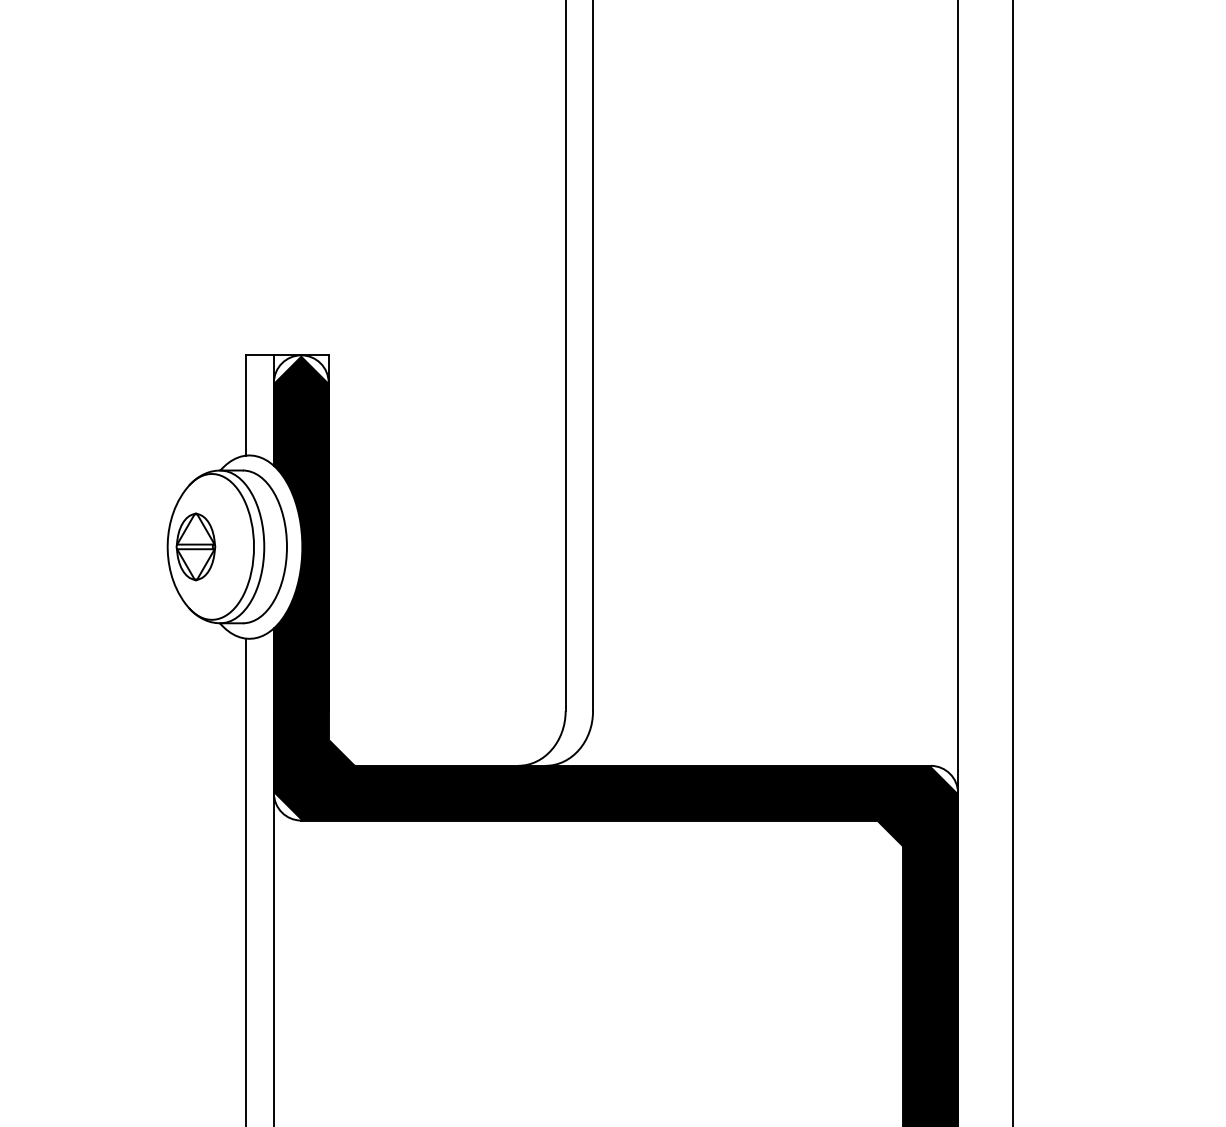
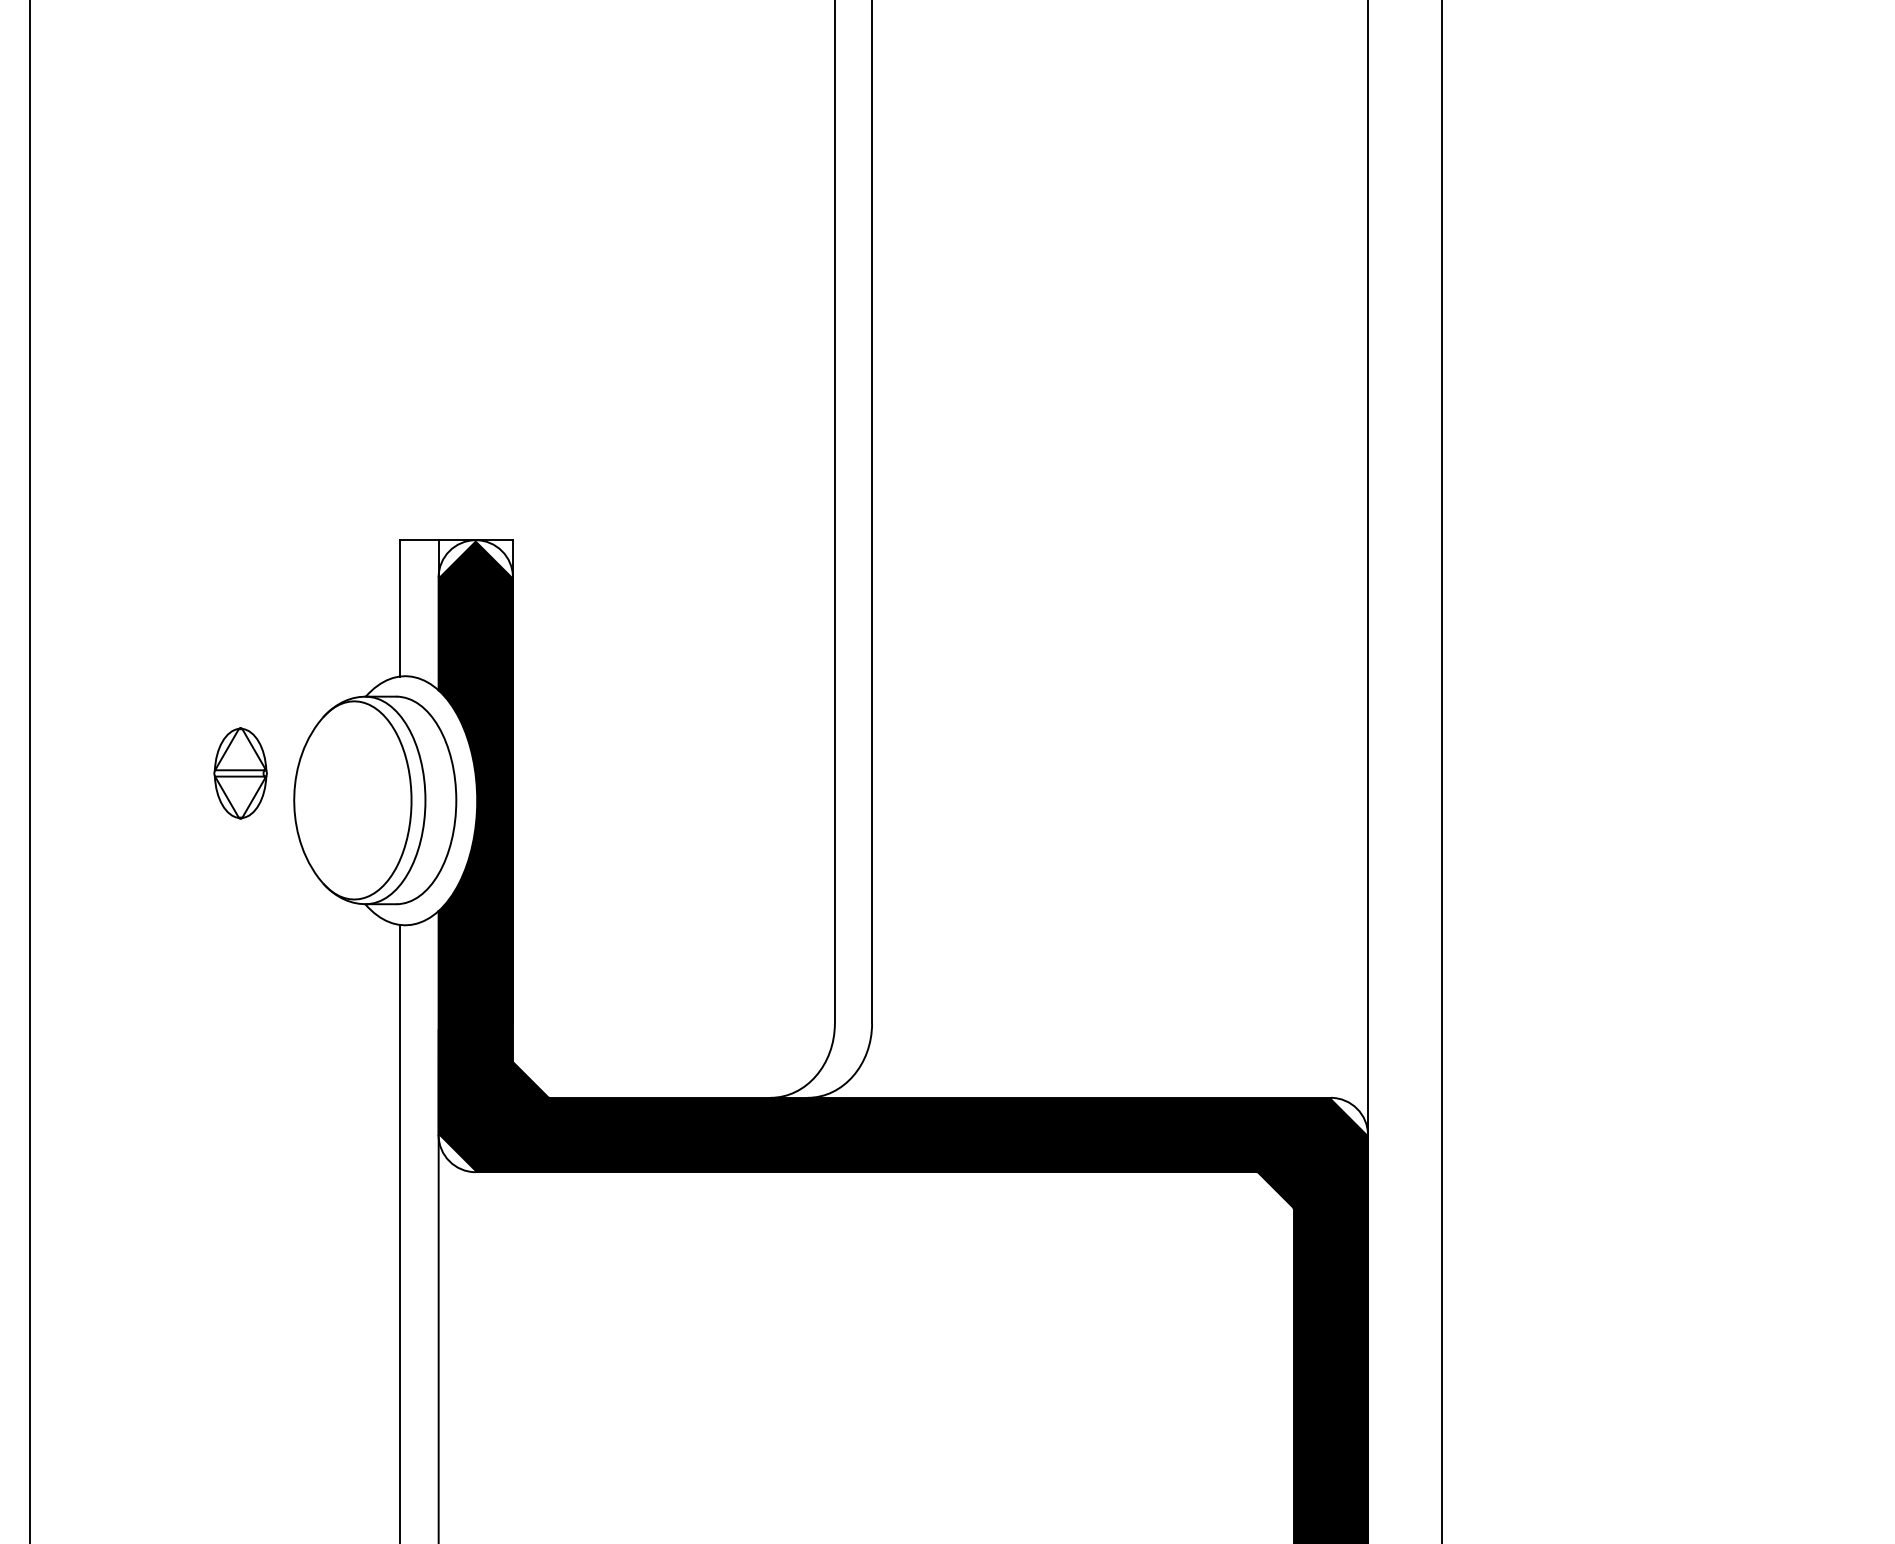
part: (195, 546) -> (240, 773), moved

